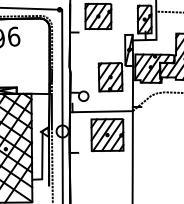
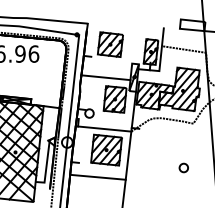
line: (97, 53) -> (105, 77), added
line: (100, 165) -> (97, 176), added

